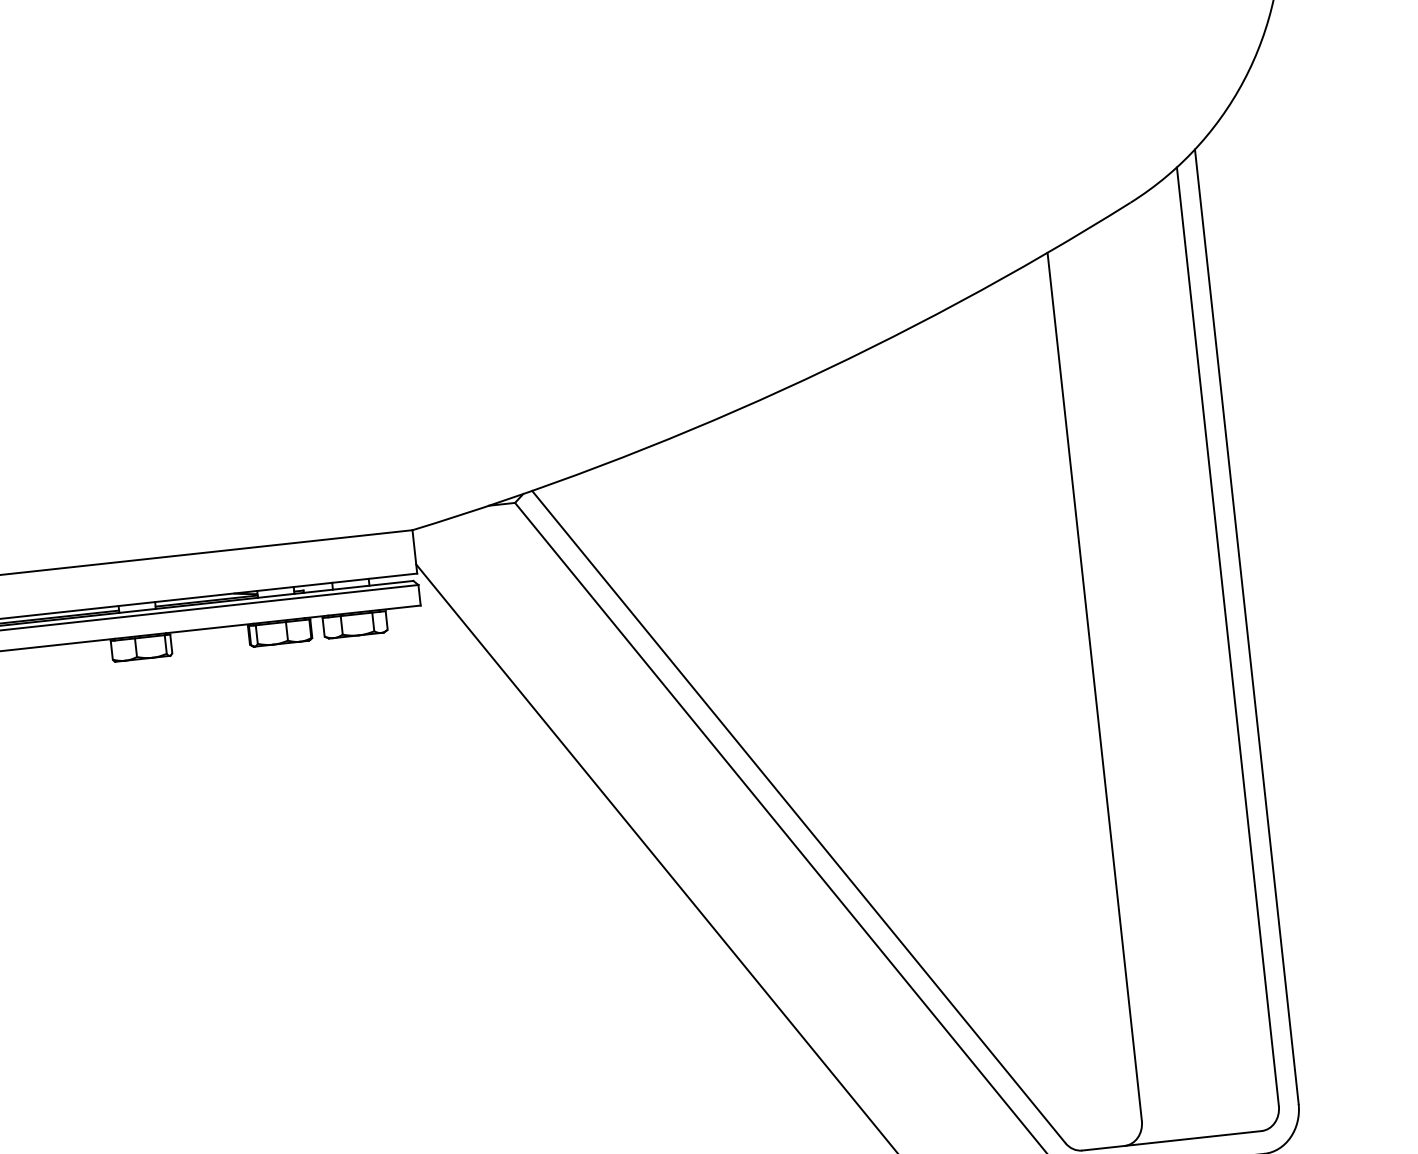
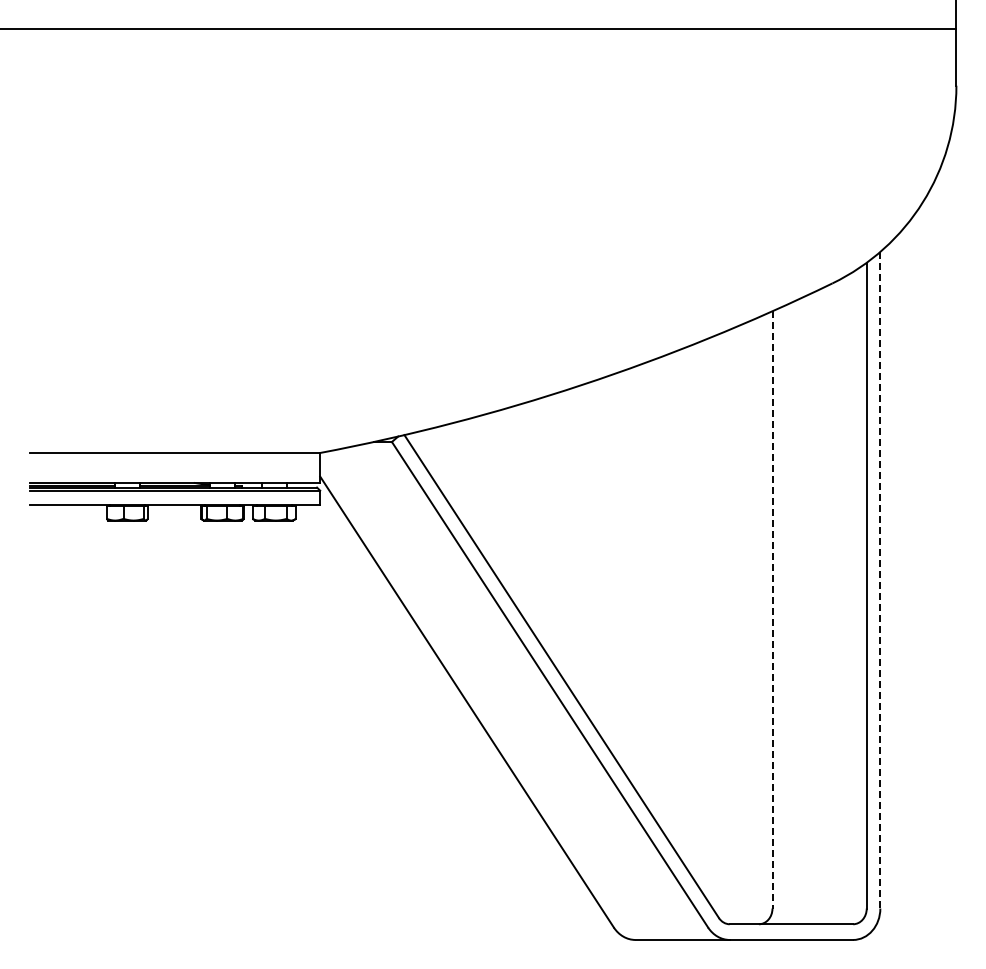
line: (1247, 627) -> (880, 580), solid -> dashed
line: (1094, 686) -> (772, 609), solid -> dashed

